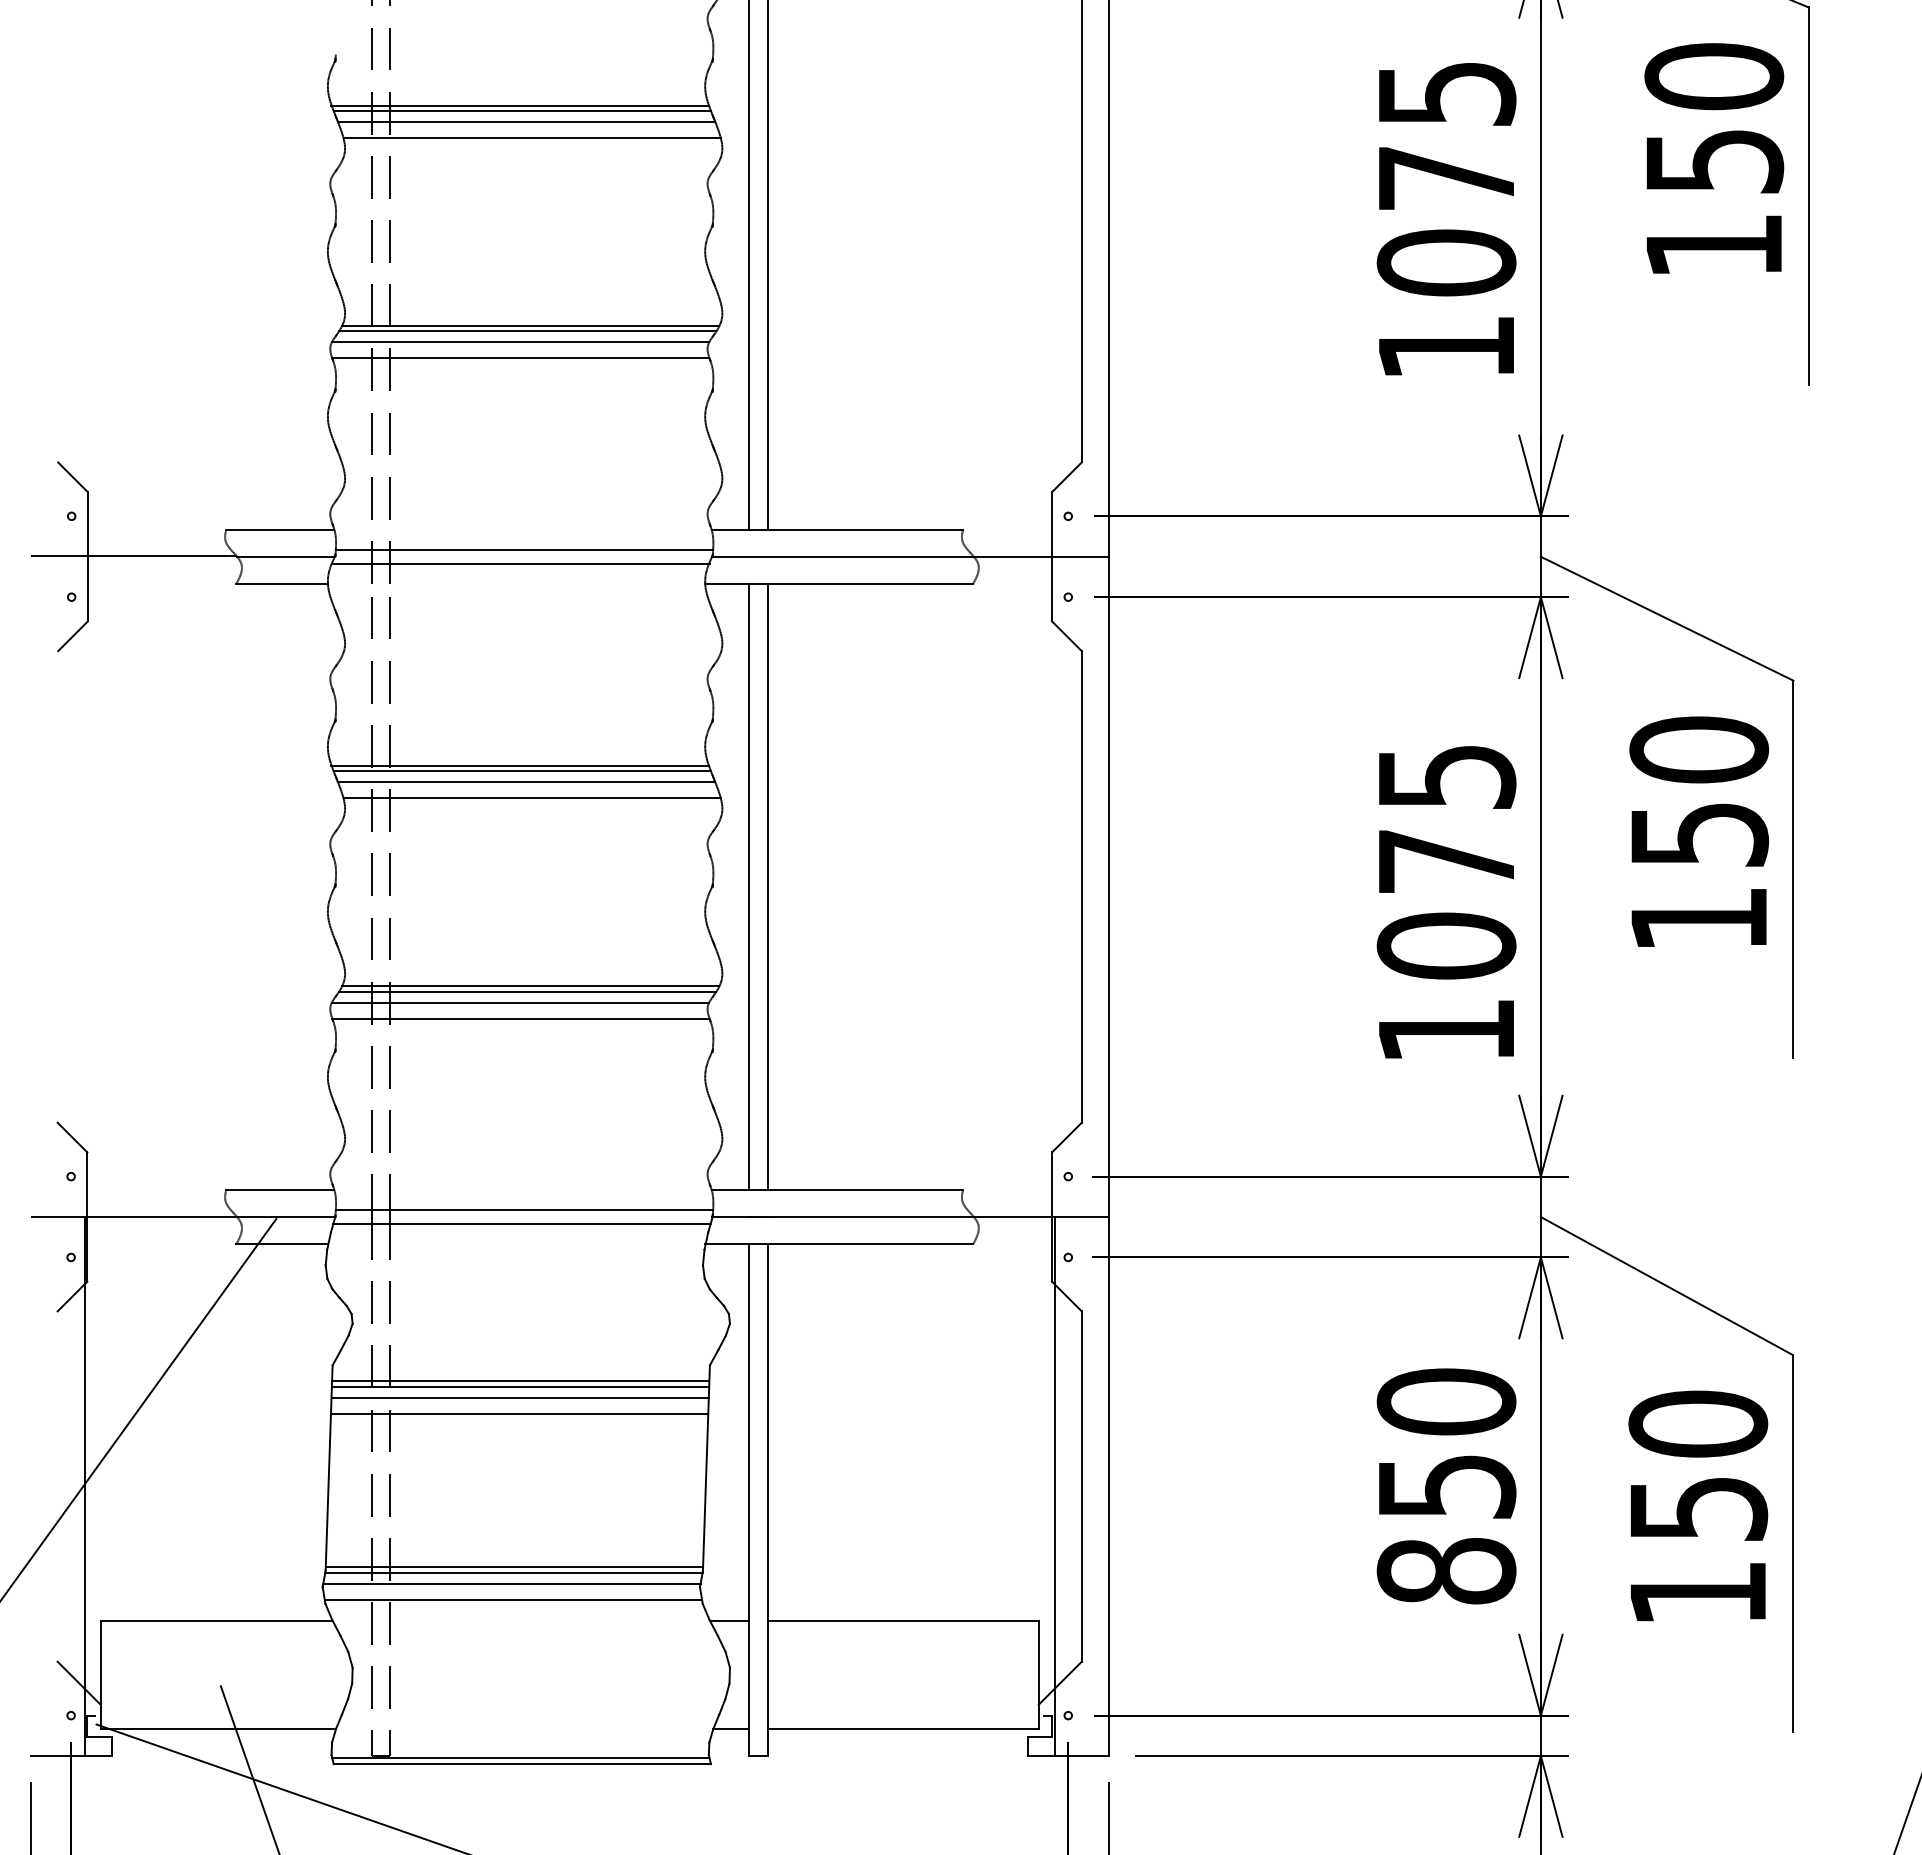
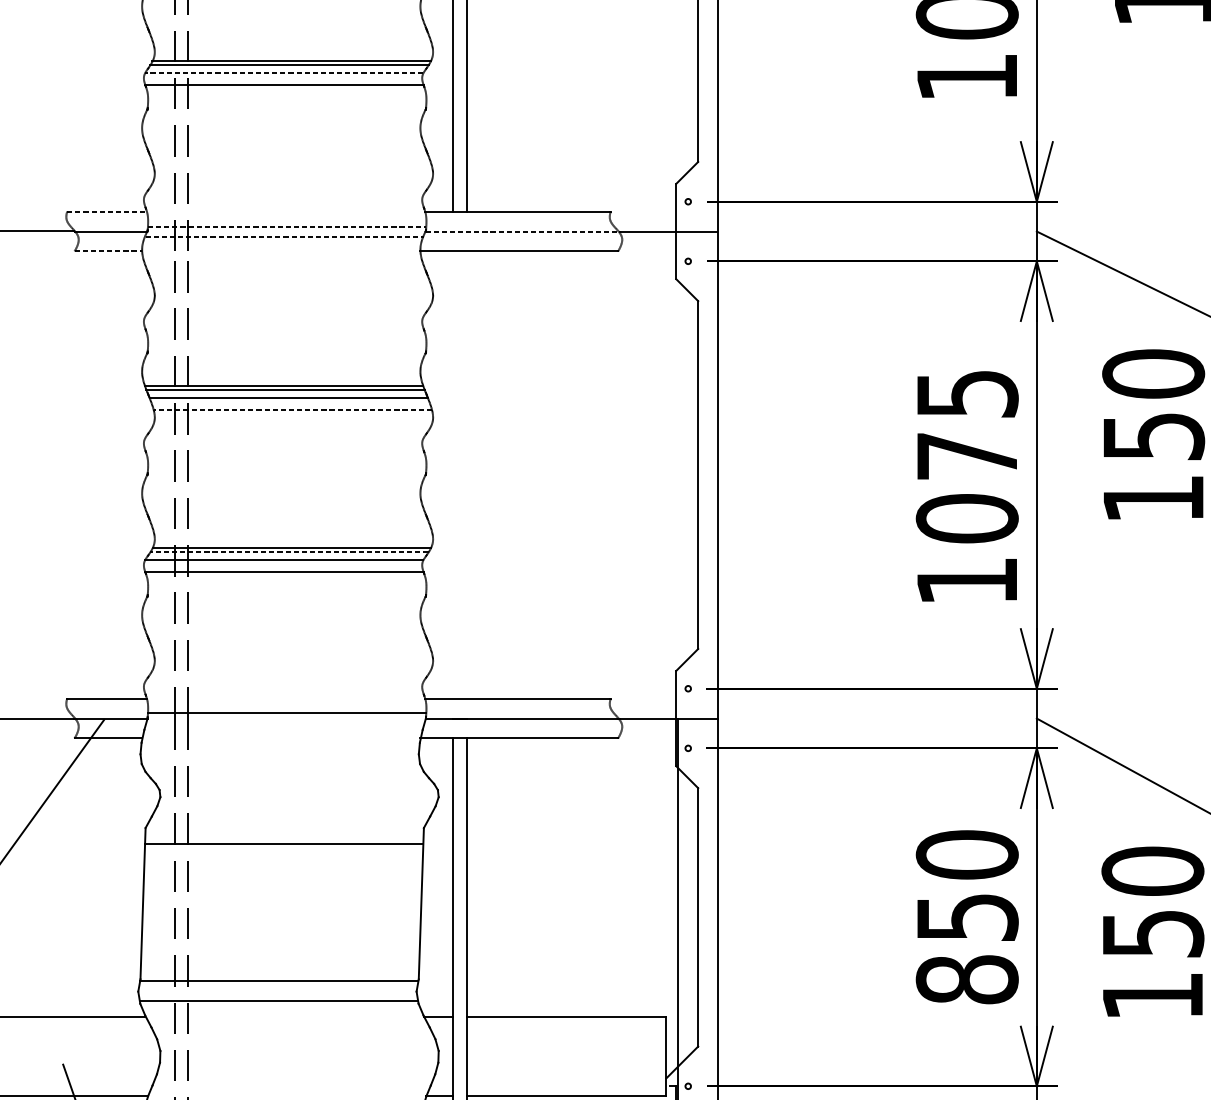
line: (520, 342) -> (284, 73), solid -> dashed
line: (280, 529) -> (107, 211), solid -> dashed
line: (524, 550) -> (287, 226), solid -> dashed
line: (843, 556) -> (522, 231), solid -> dashed
line: (521, 563) -> (284, 236), solid -> dashed
line: (282, 583) -> (108, 251), solid -> dashed
line: (532, 798) -> (293, 409), solid -> dashed
line: (749, 886) -> (453, 474), removed
line: (767, 886) -> (466, 474), removed
line: (527, 991) -> (289, 552), solid -> dashed
line: (521, 1223) -> (284, 723), removed
line: (520, 1381) -> (284, 839), removed
line: (519, 1397) -> (283, 851), removed
line: (519, 1413) -> (283, 863), removed
line: (513, 1567) -> (279, 977), removed
line: (511, 1583) -> (277, 988), removed

